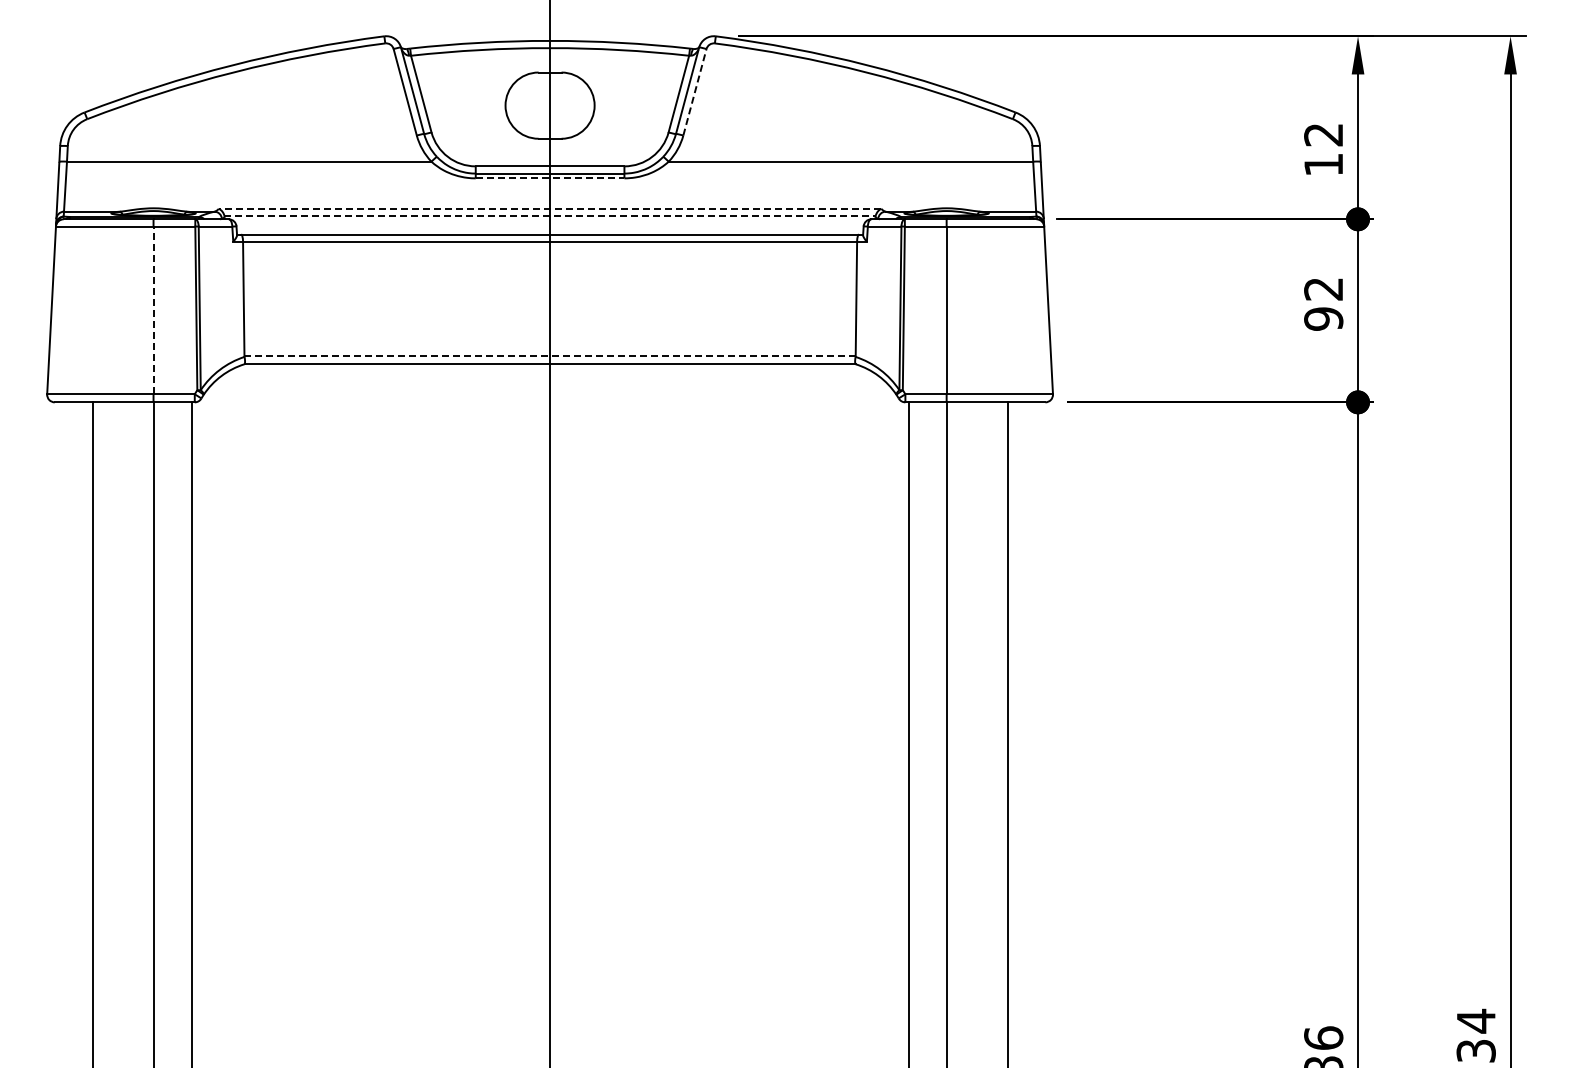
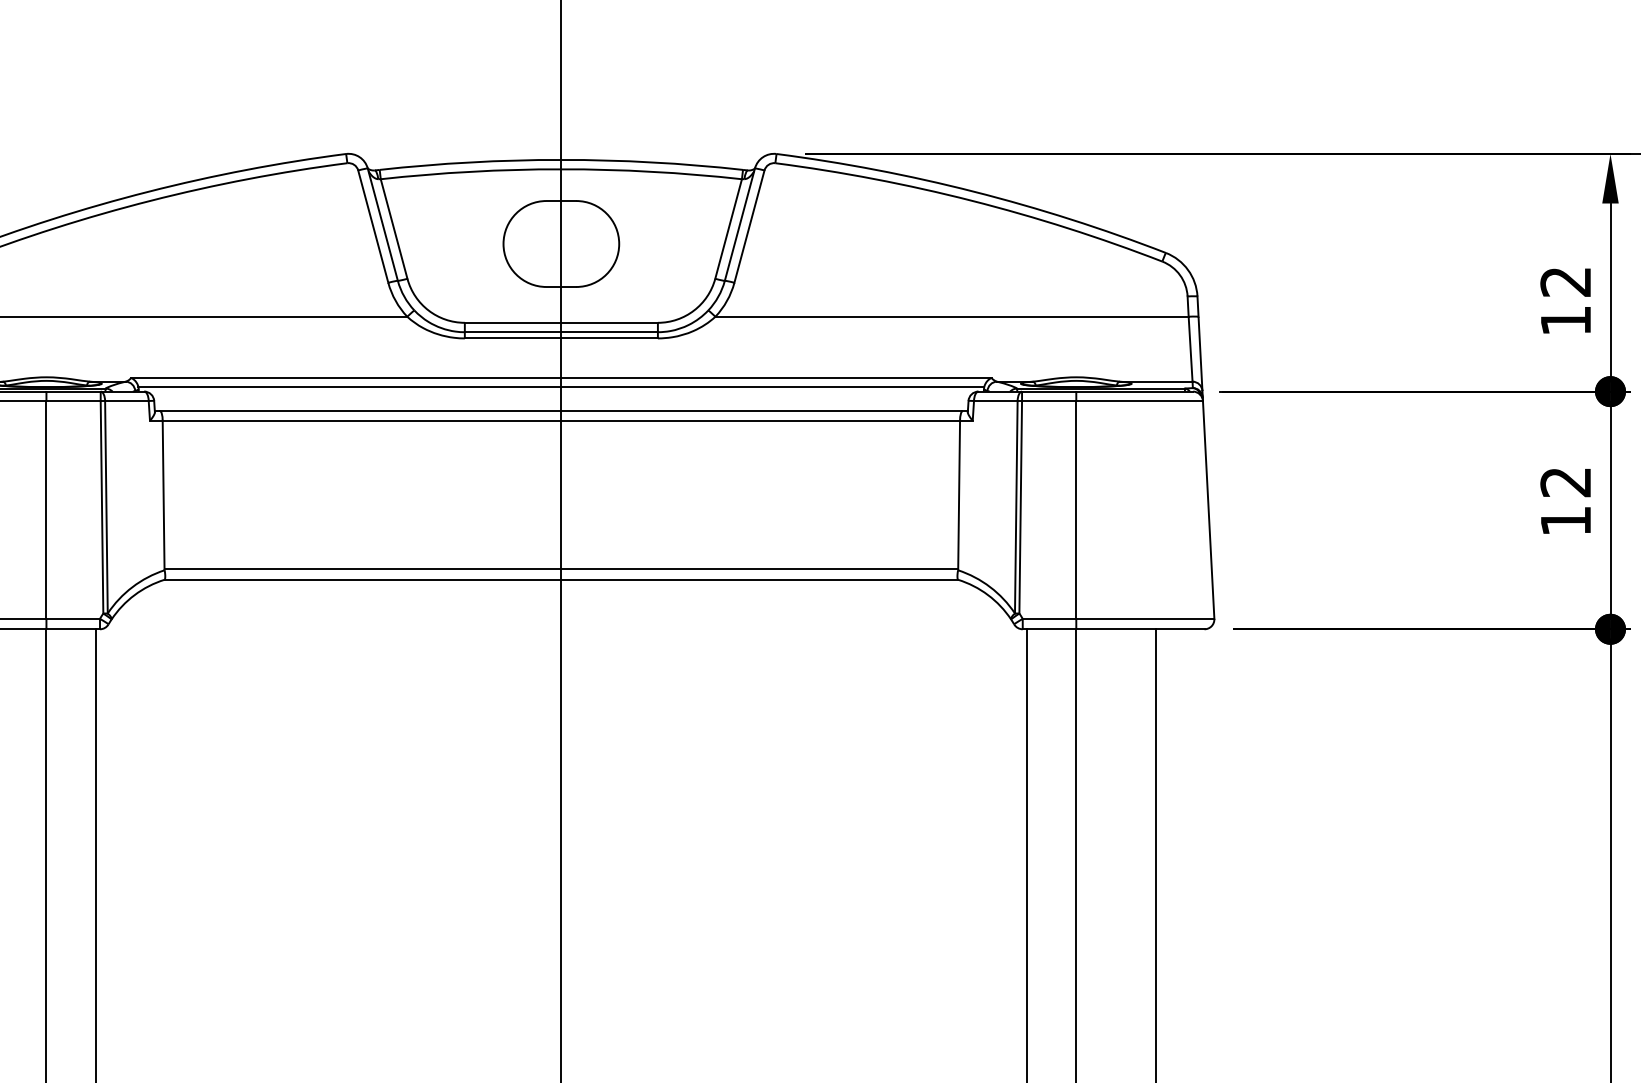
line: (694, 92) -> (748, 226), dashed -> solid
line: (550, 178) -> (561, 338), dashed -> solid
line: (549, 208) -> (560, 377), dashed -> solid
line: (550, 215) -> (561, 386), dashed -> solid
line: (153, 310) -> (46, 509), dashed -> solid
text: (1323, 318) -> (1565, 520), 92 -> 12
line: (550, 356) -> (561, 569), dashed -> solid

